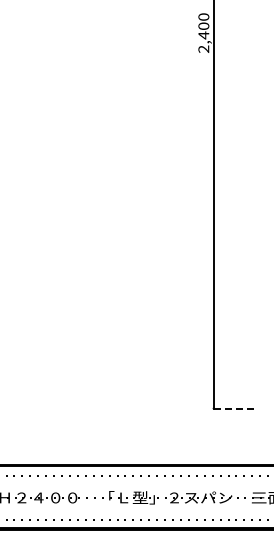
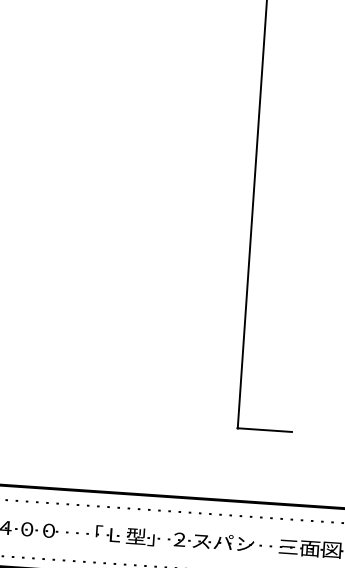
line: (235, 408) -> (265, 430), dashed -> solid

